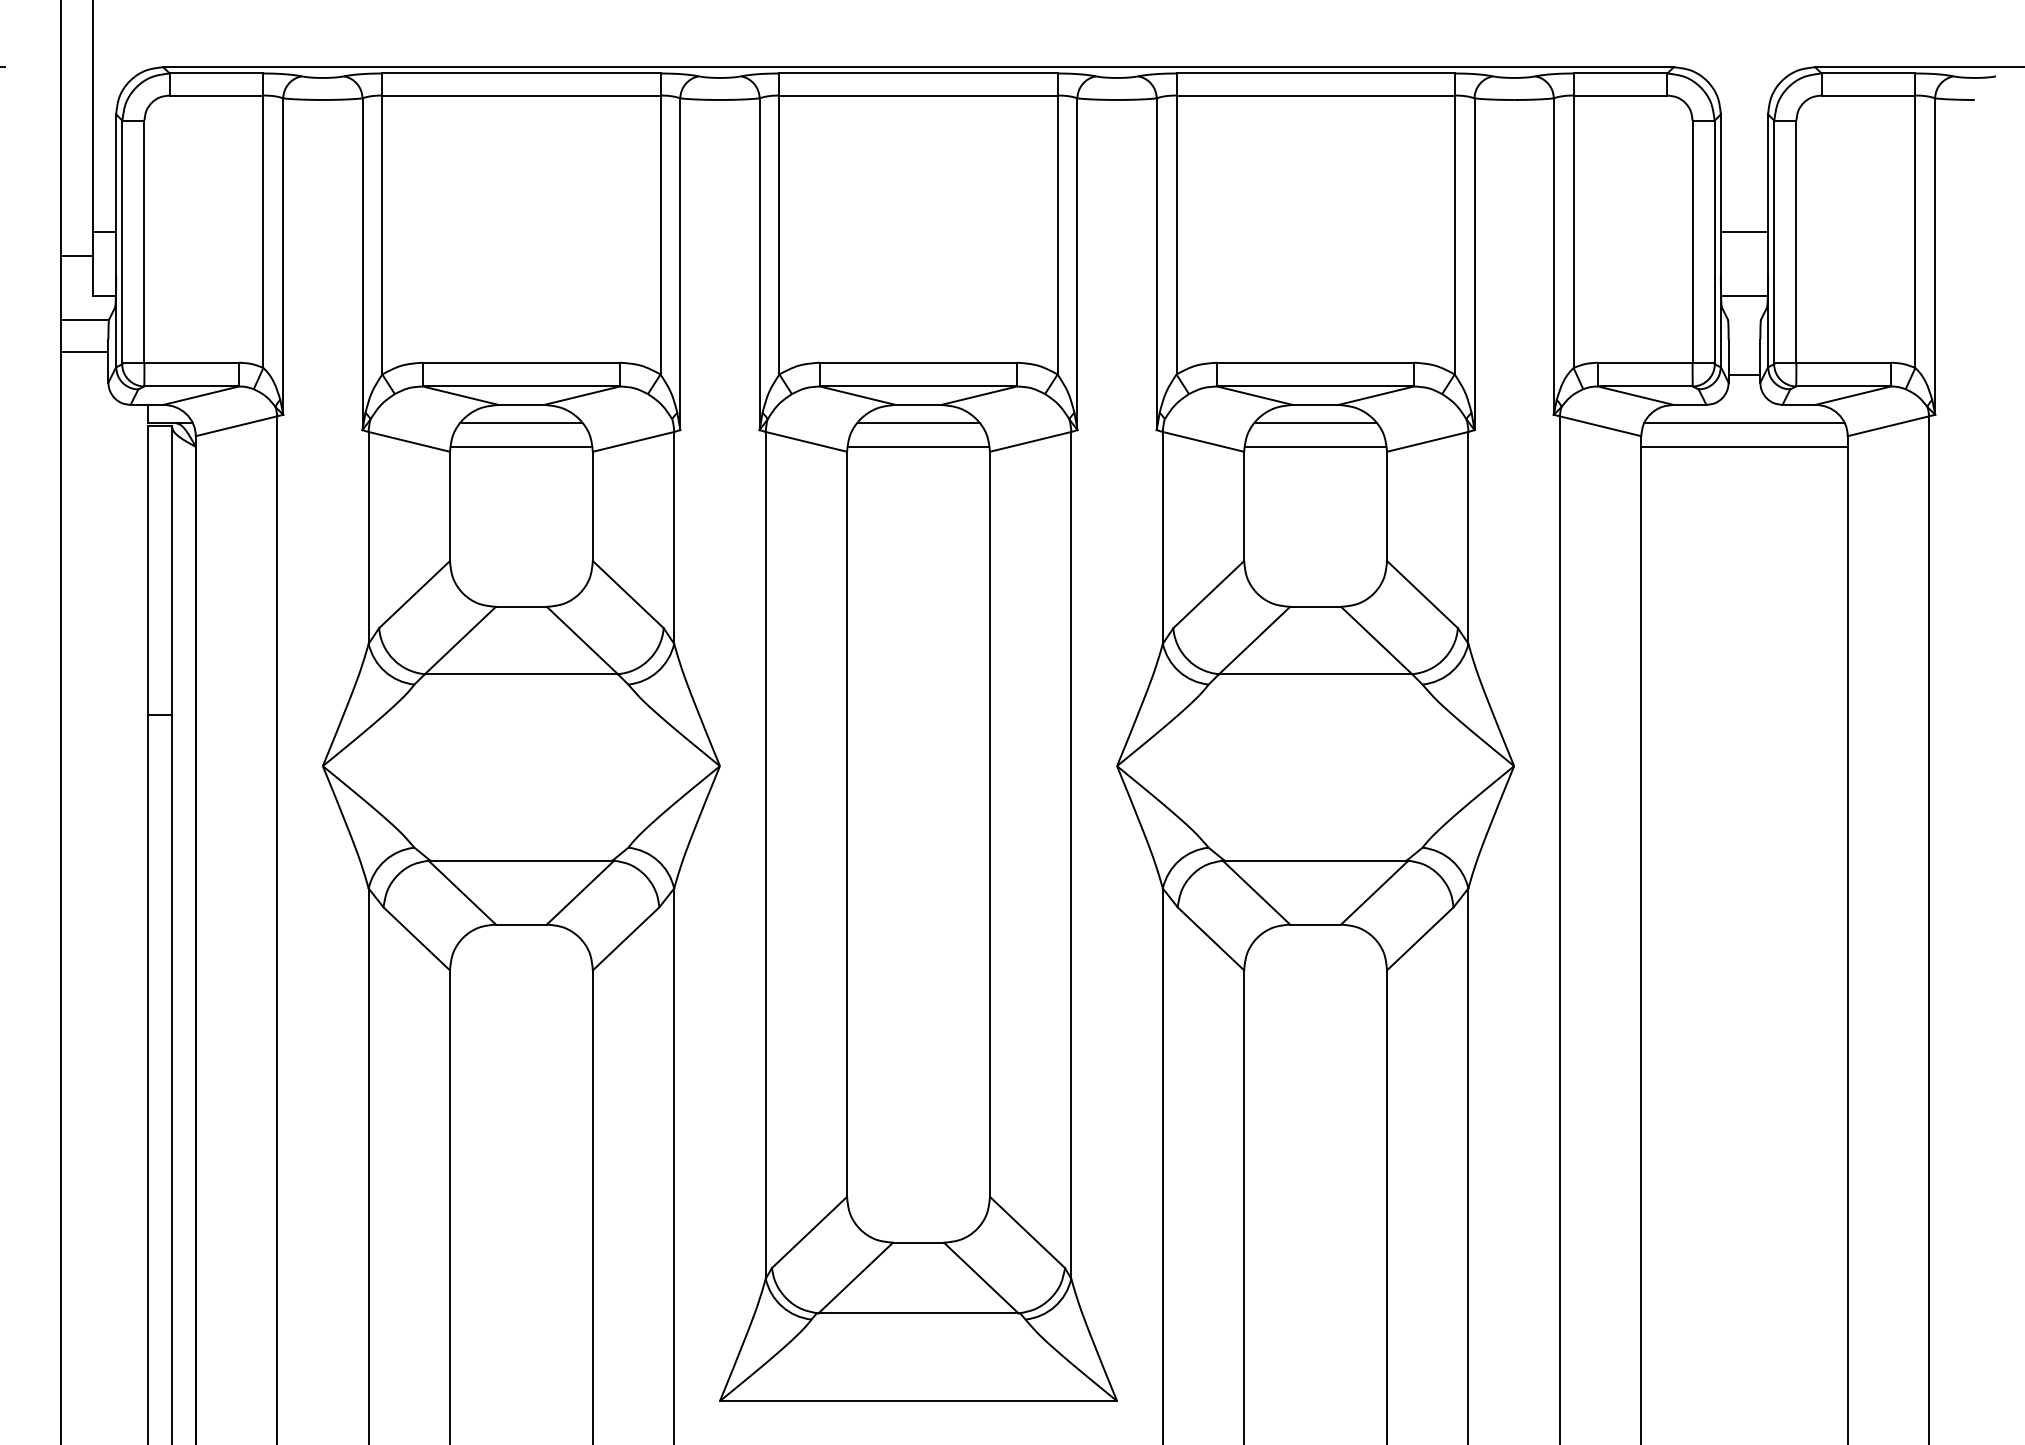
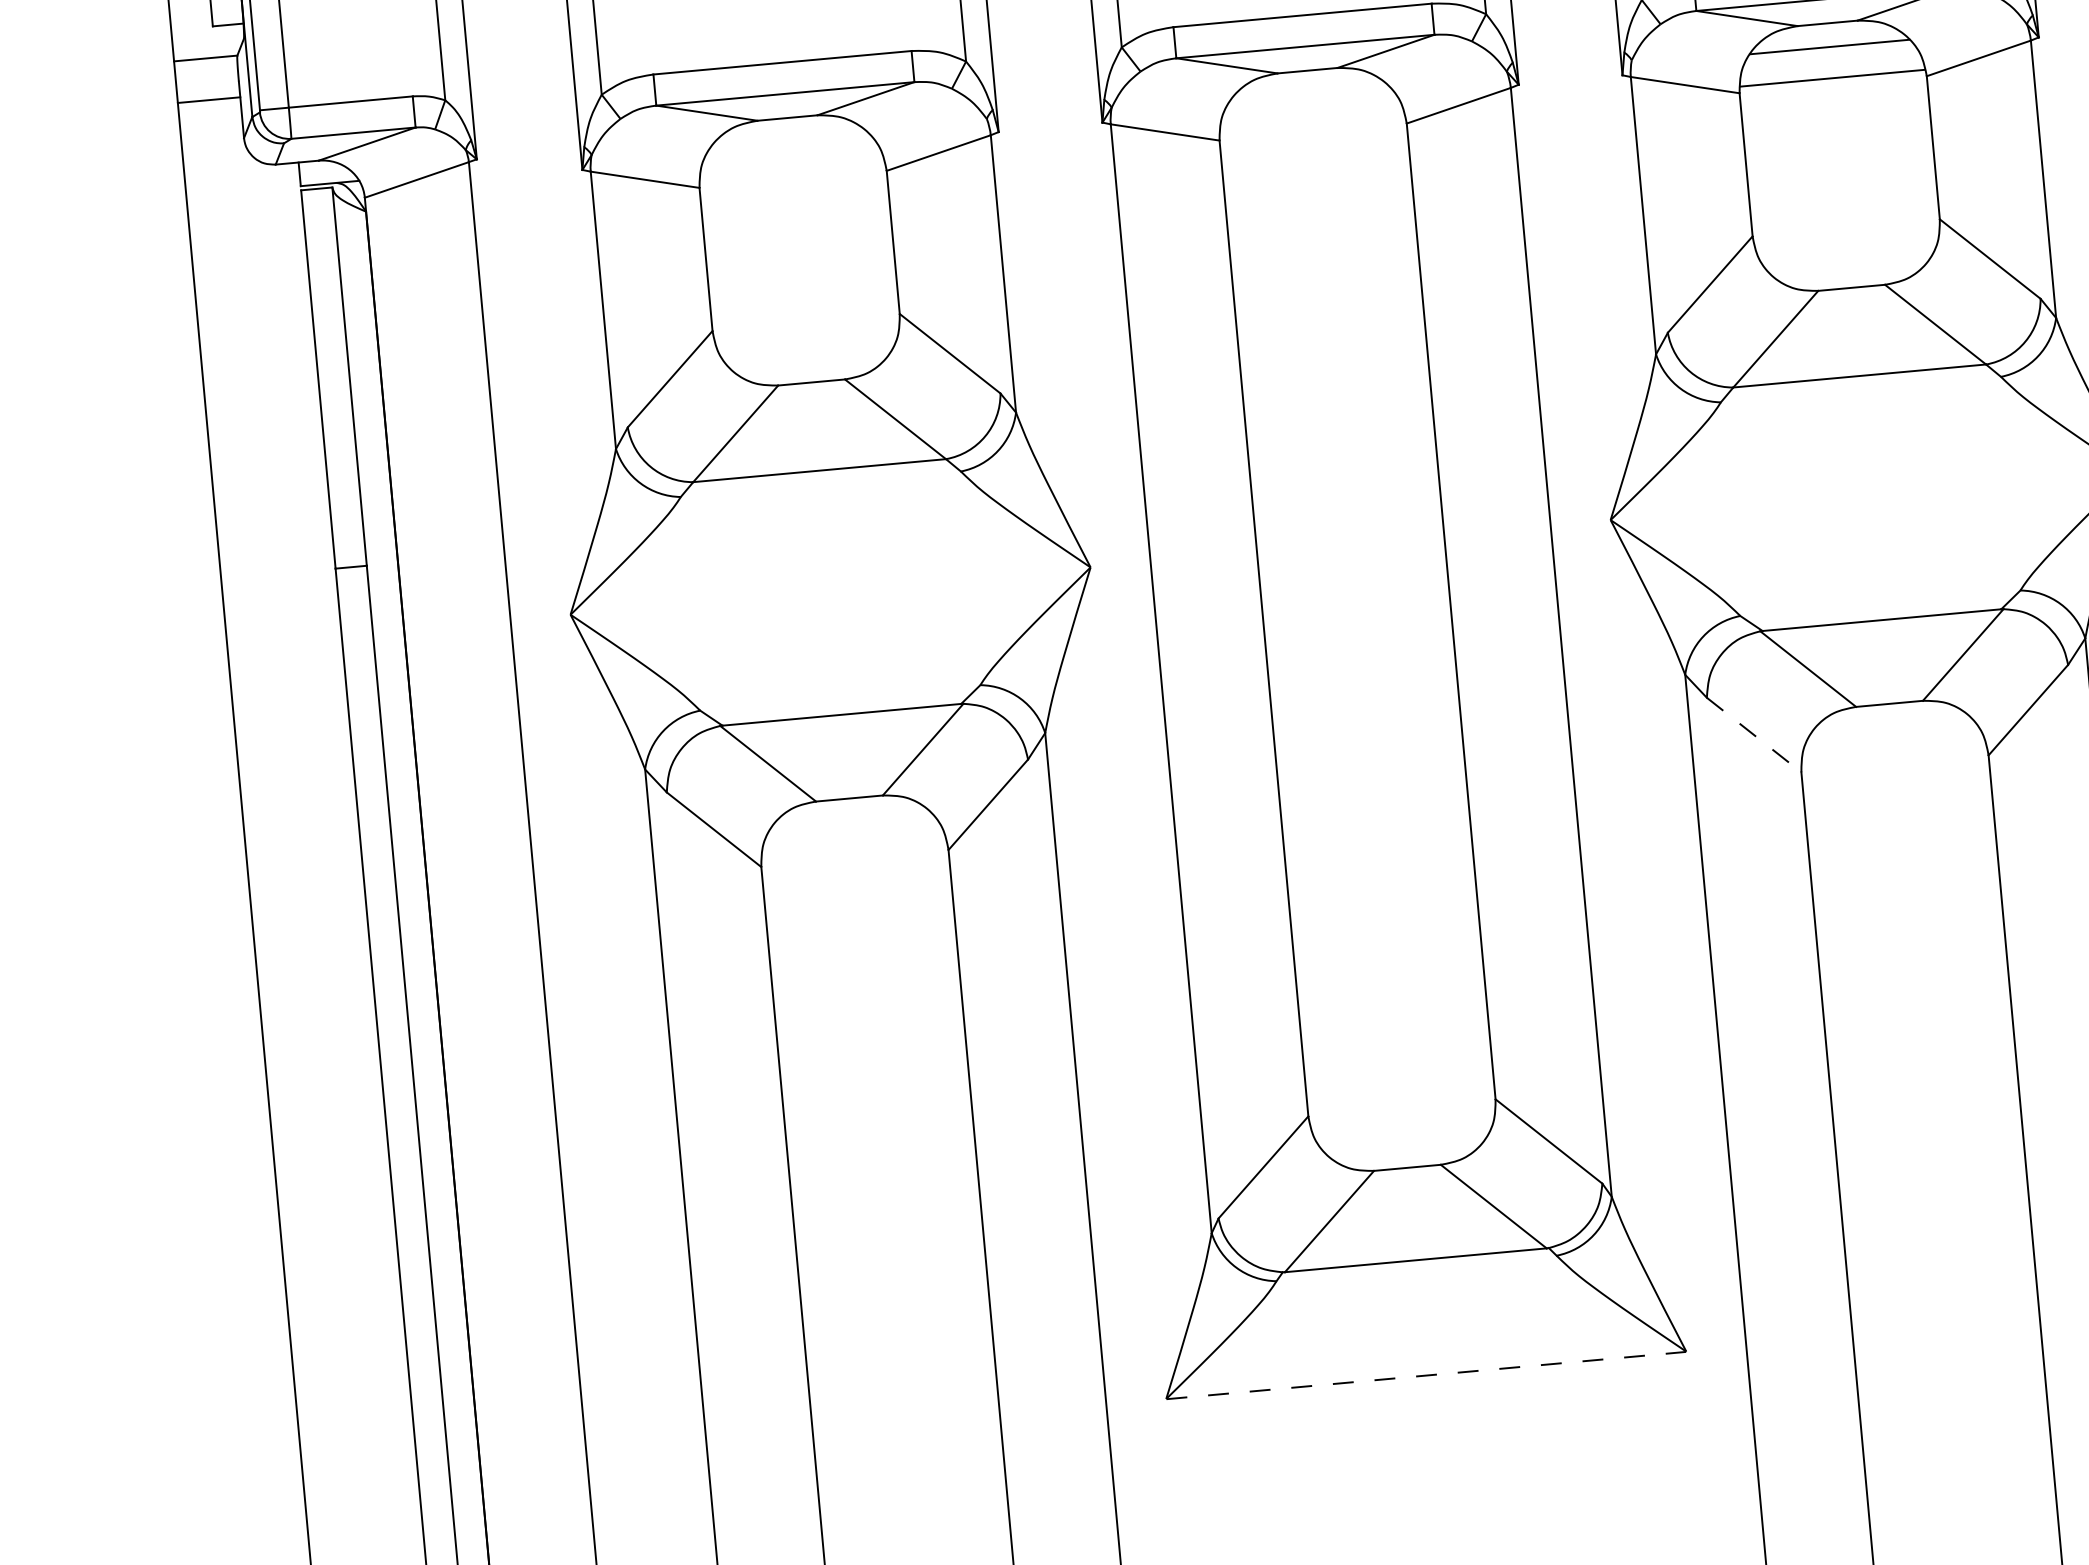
line: (521, 422) -> (789, 141), removed
line: (918, 422) -> (1309, 93), removed
line: (520, 446) -> (791, 172), removed
line: (918, 446) -> (1312, 125), removed
line: (1210, 938) -> (1753, 734), solid -> dashed
line: (919, 1401) -> (1427, 1375), solid -> dashed

